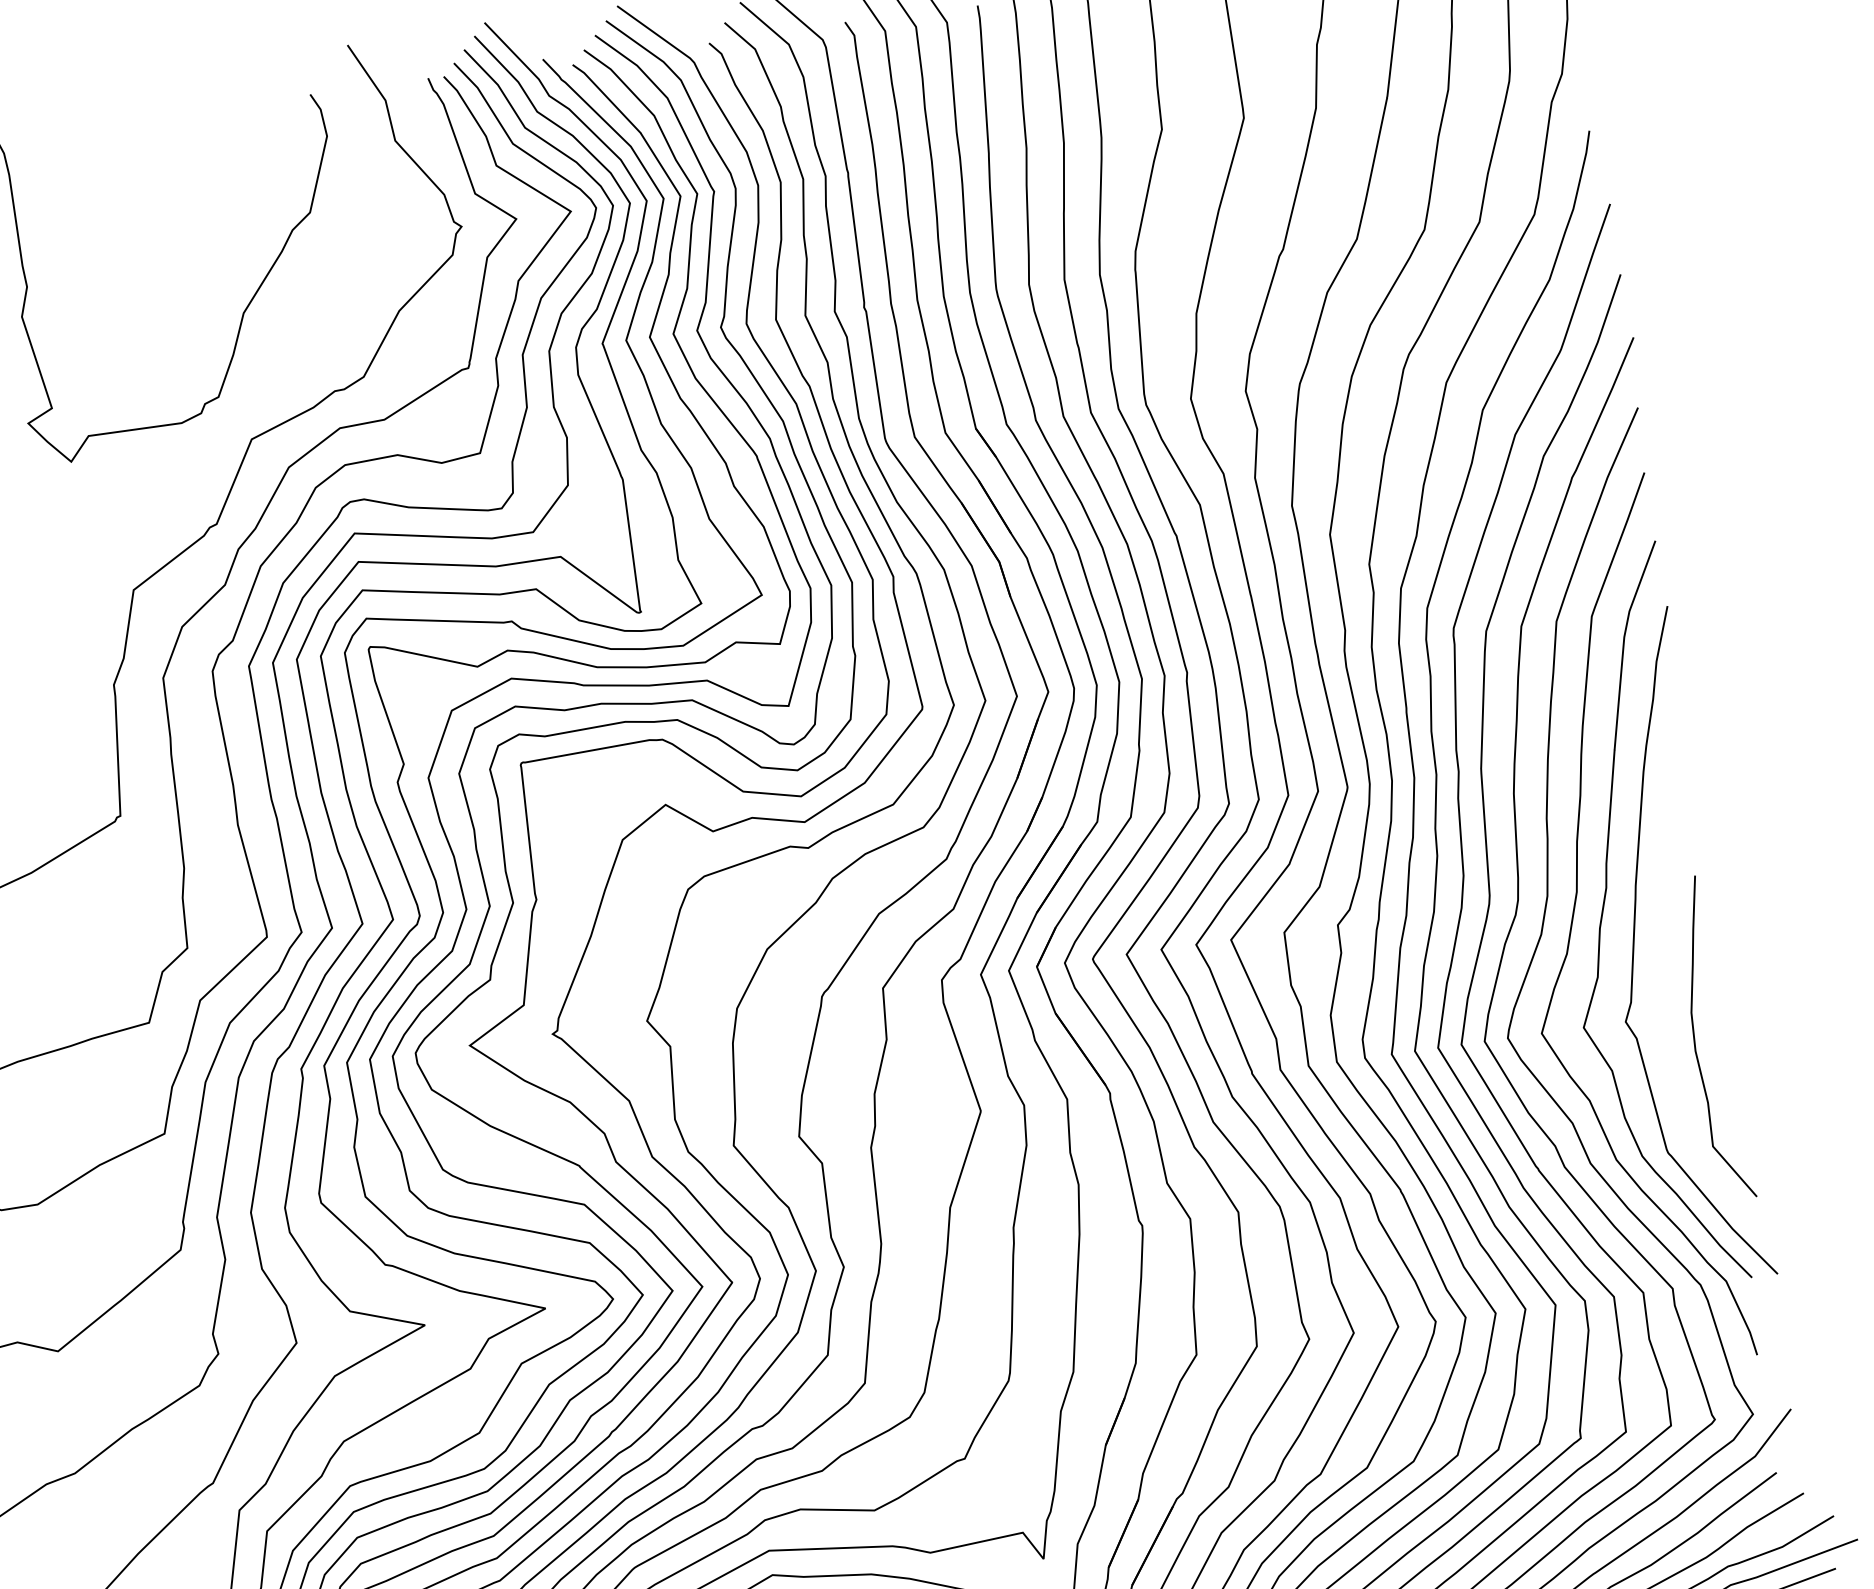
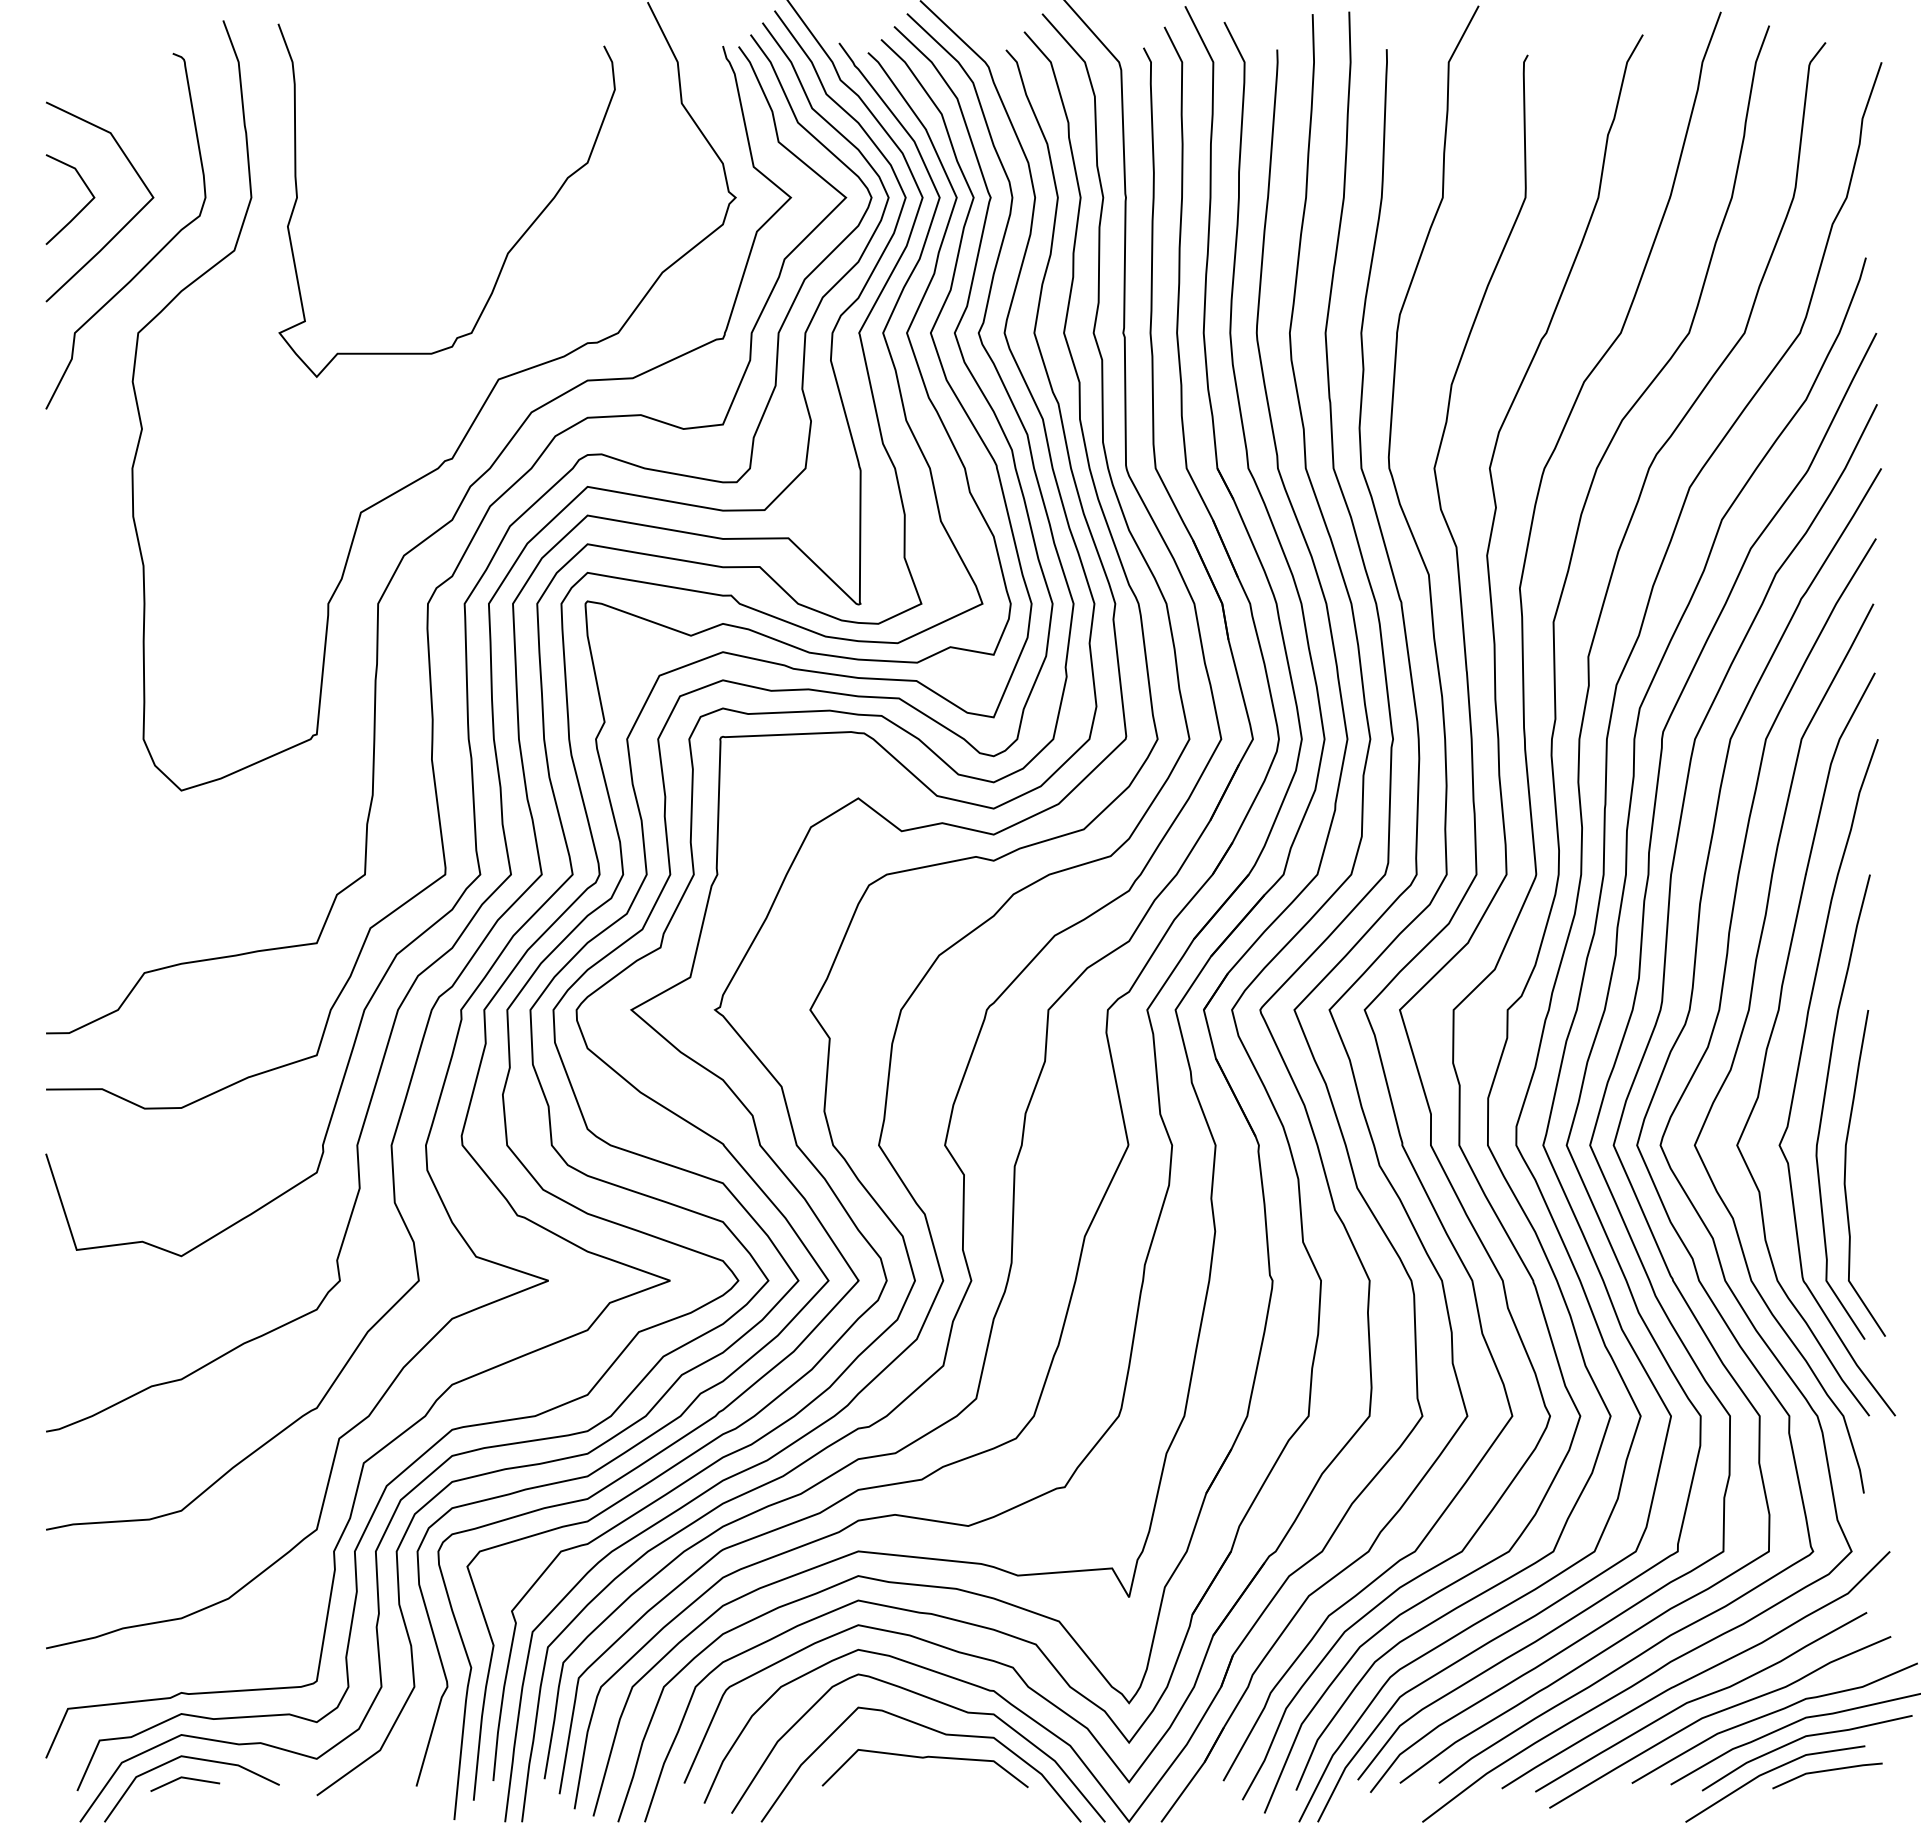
curve: (1664, 976) -> (1824, 1105), added

